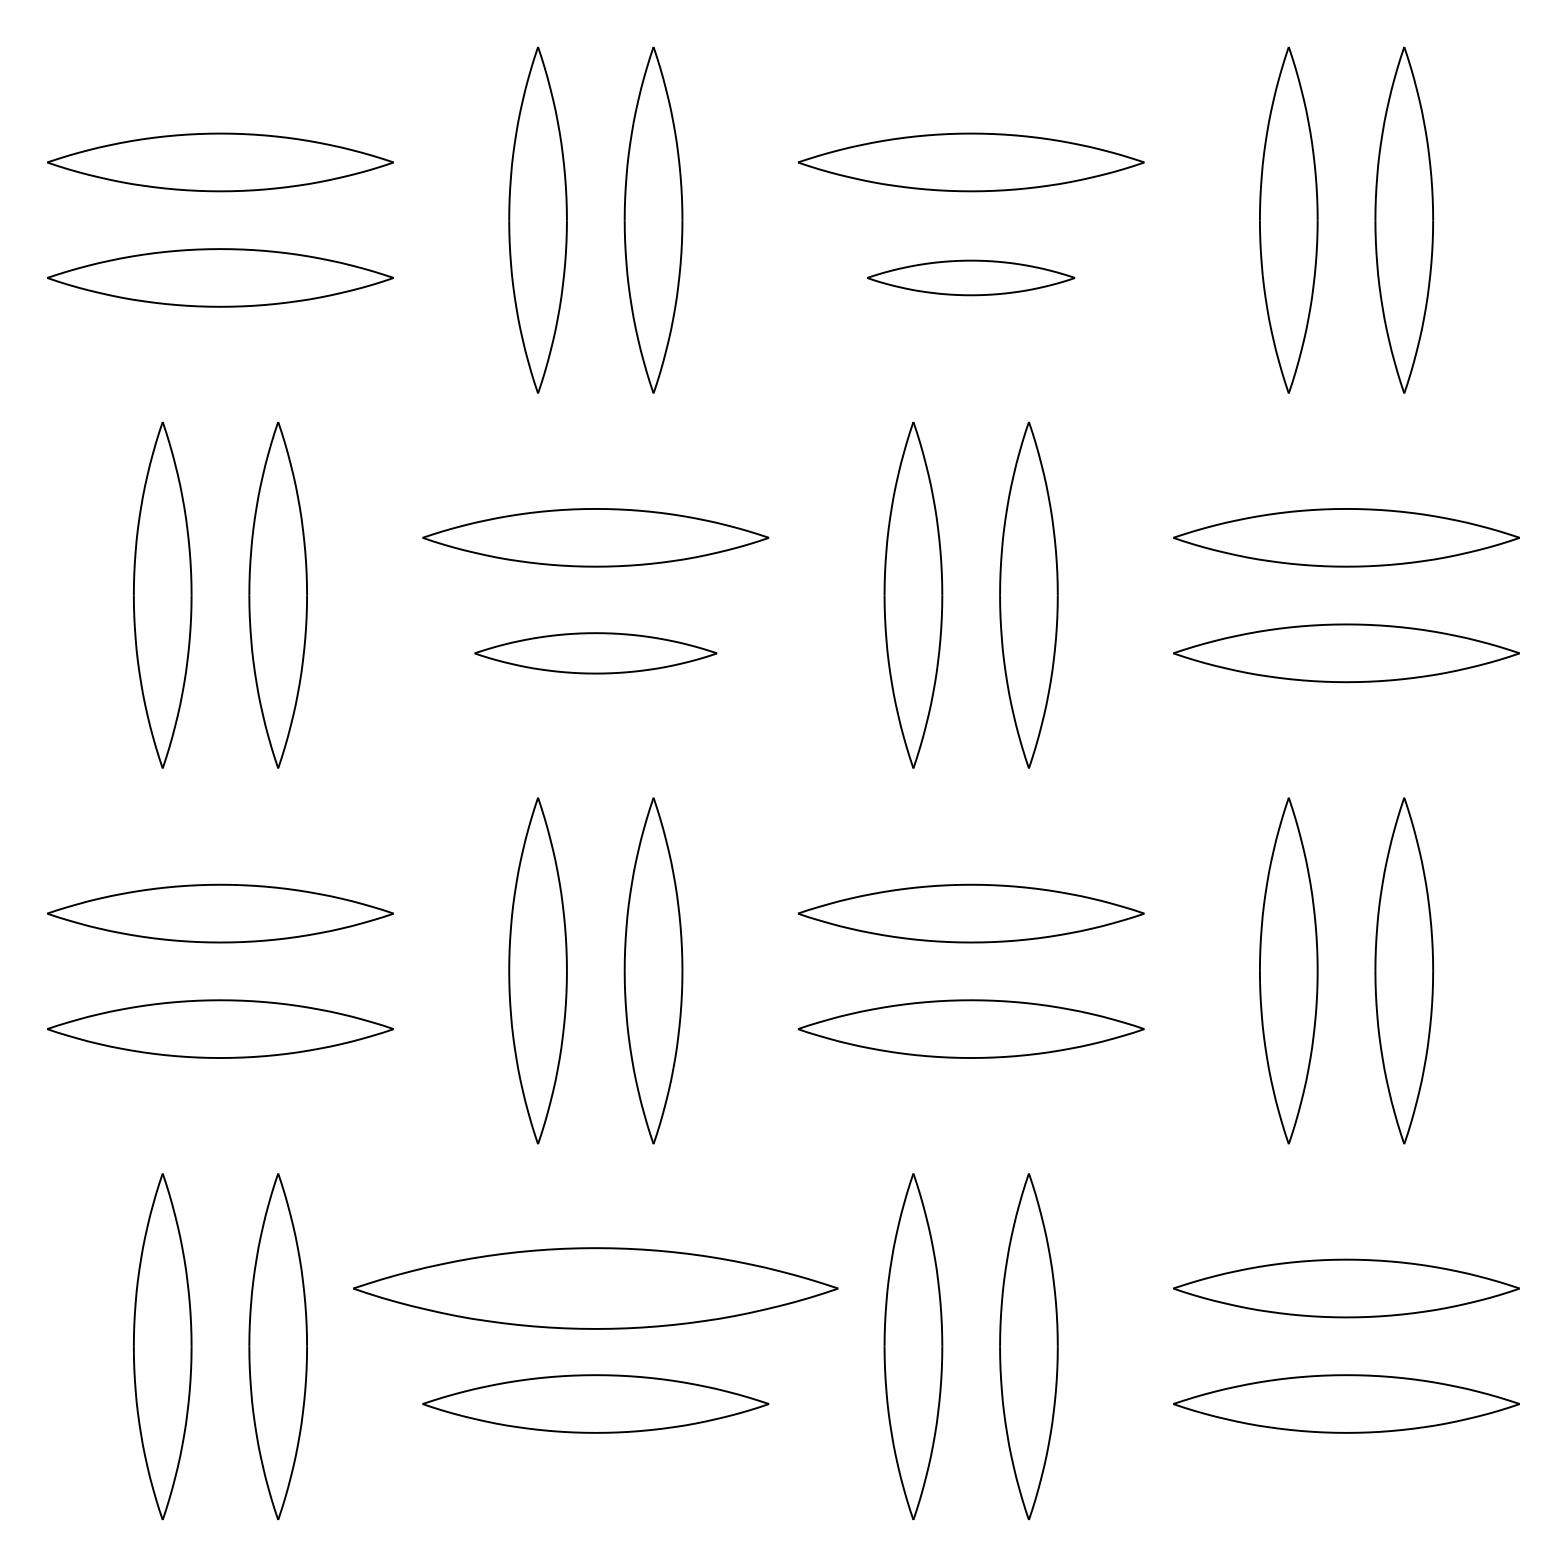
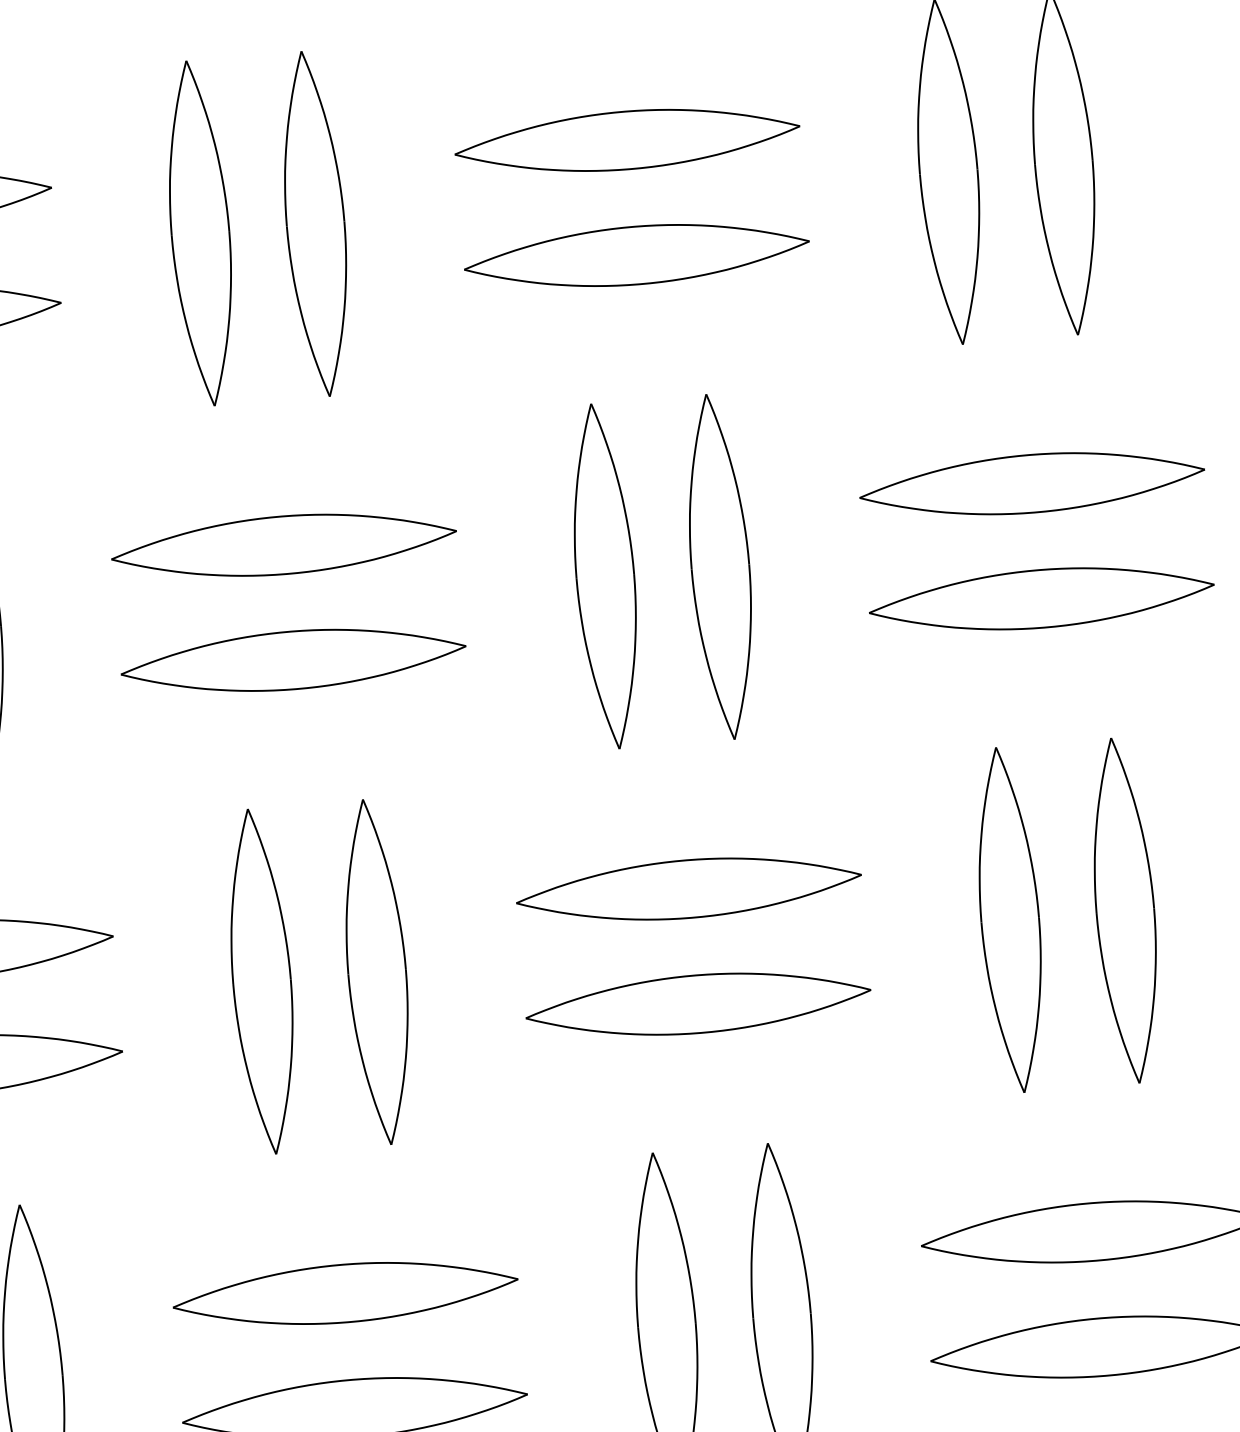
part: (970, 277) -> (636, 255), size x1.67
part: (595, 653) -> (293, 660), size x1.43
part: (595, 1288) -> (345, 1293), size x0.71

